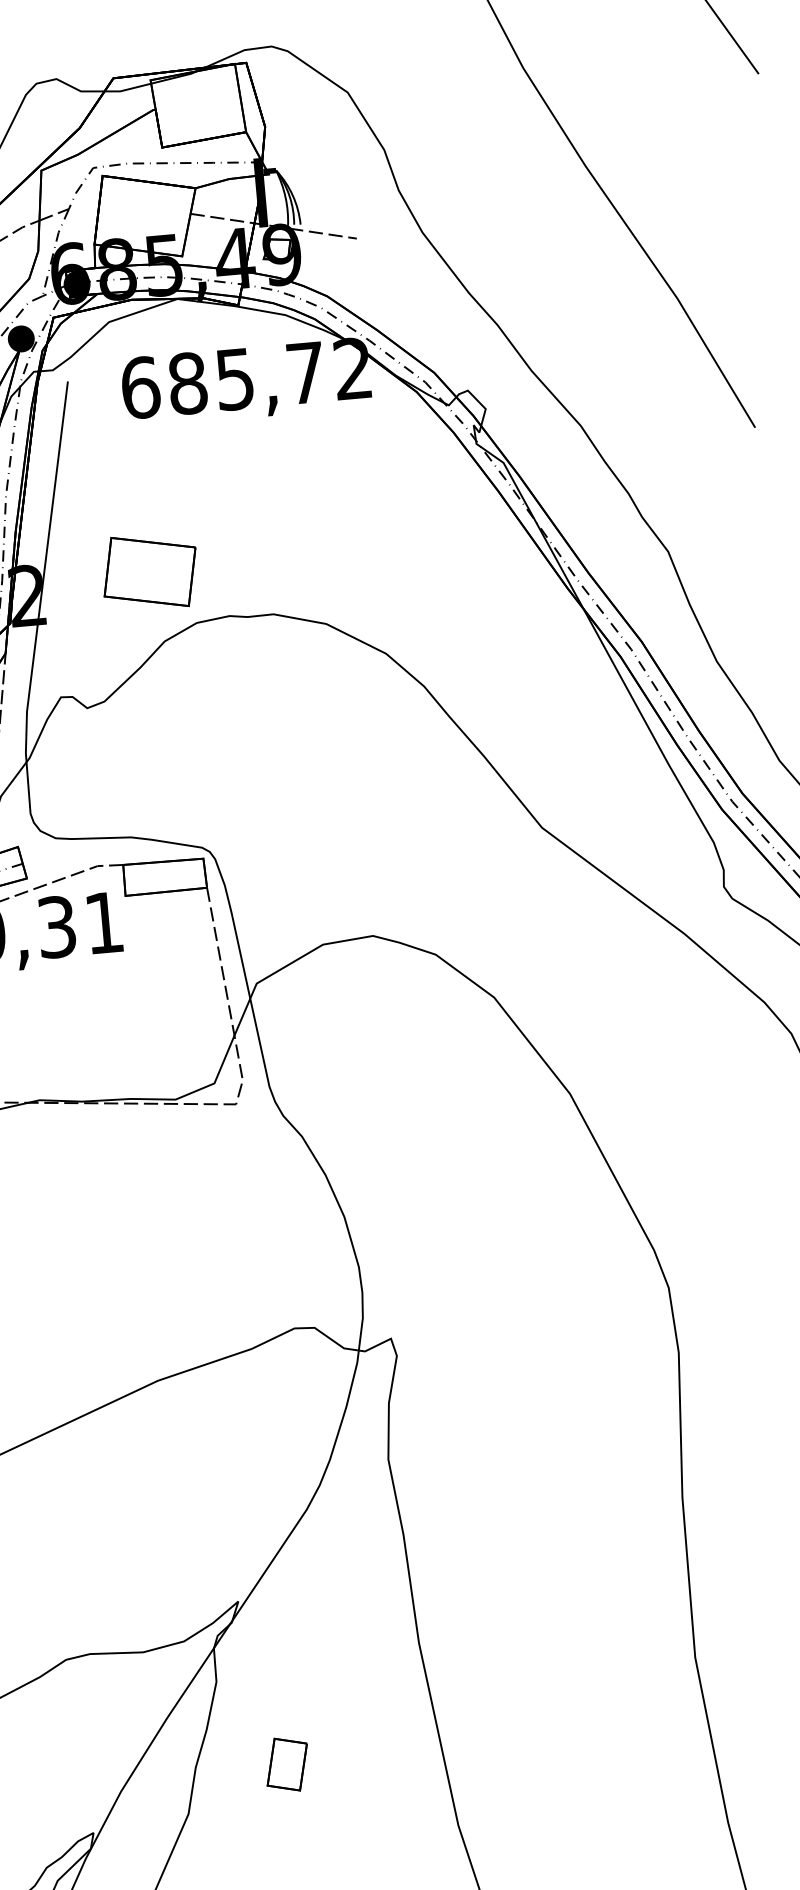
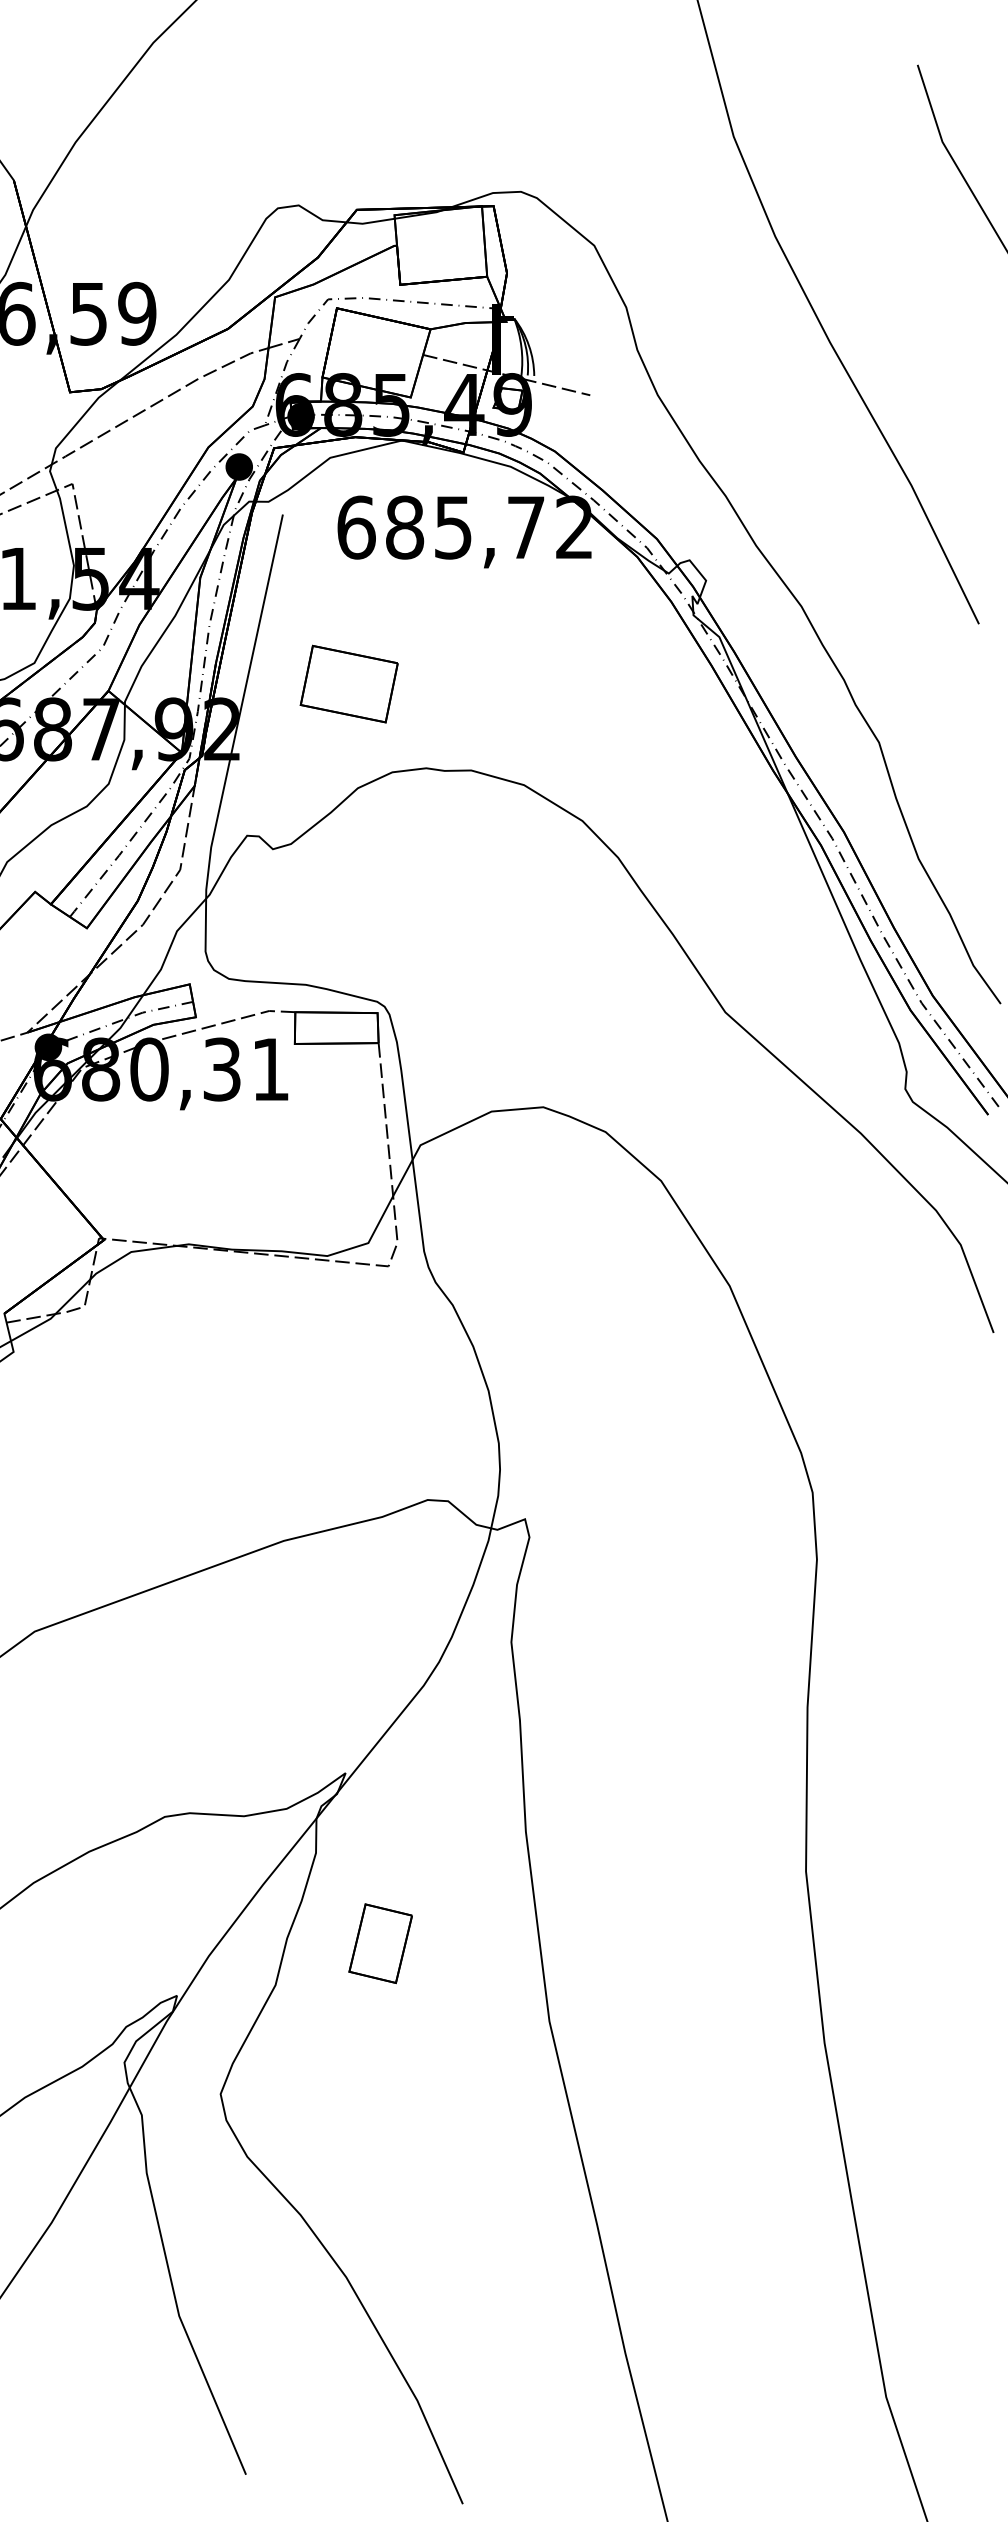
part: (149, 571) -> (348, 683), moved
part: (287, 1764) -> (380, 1943), size x1.43

